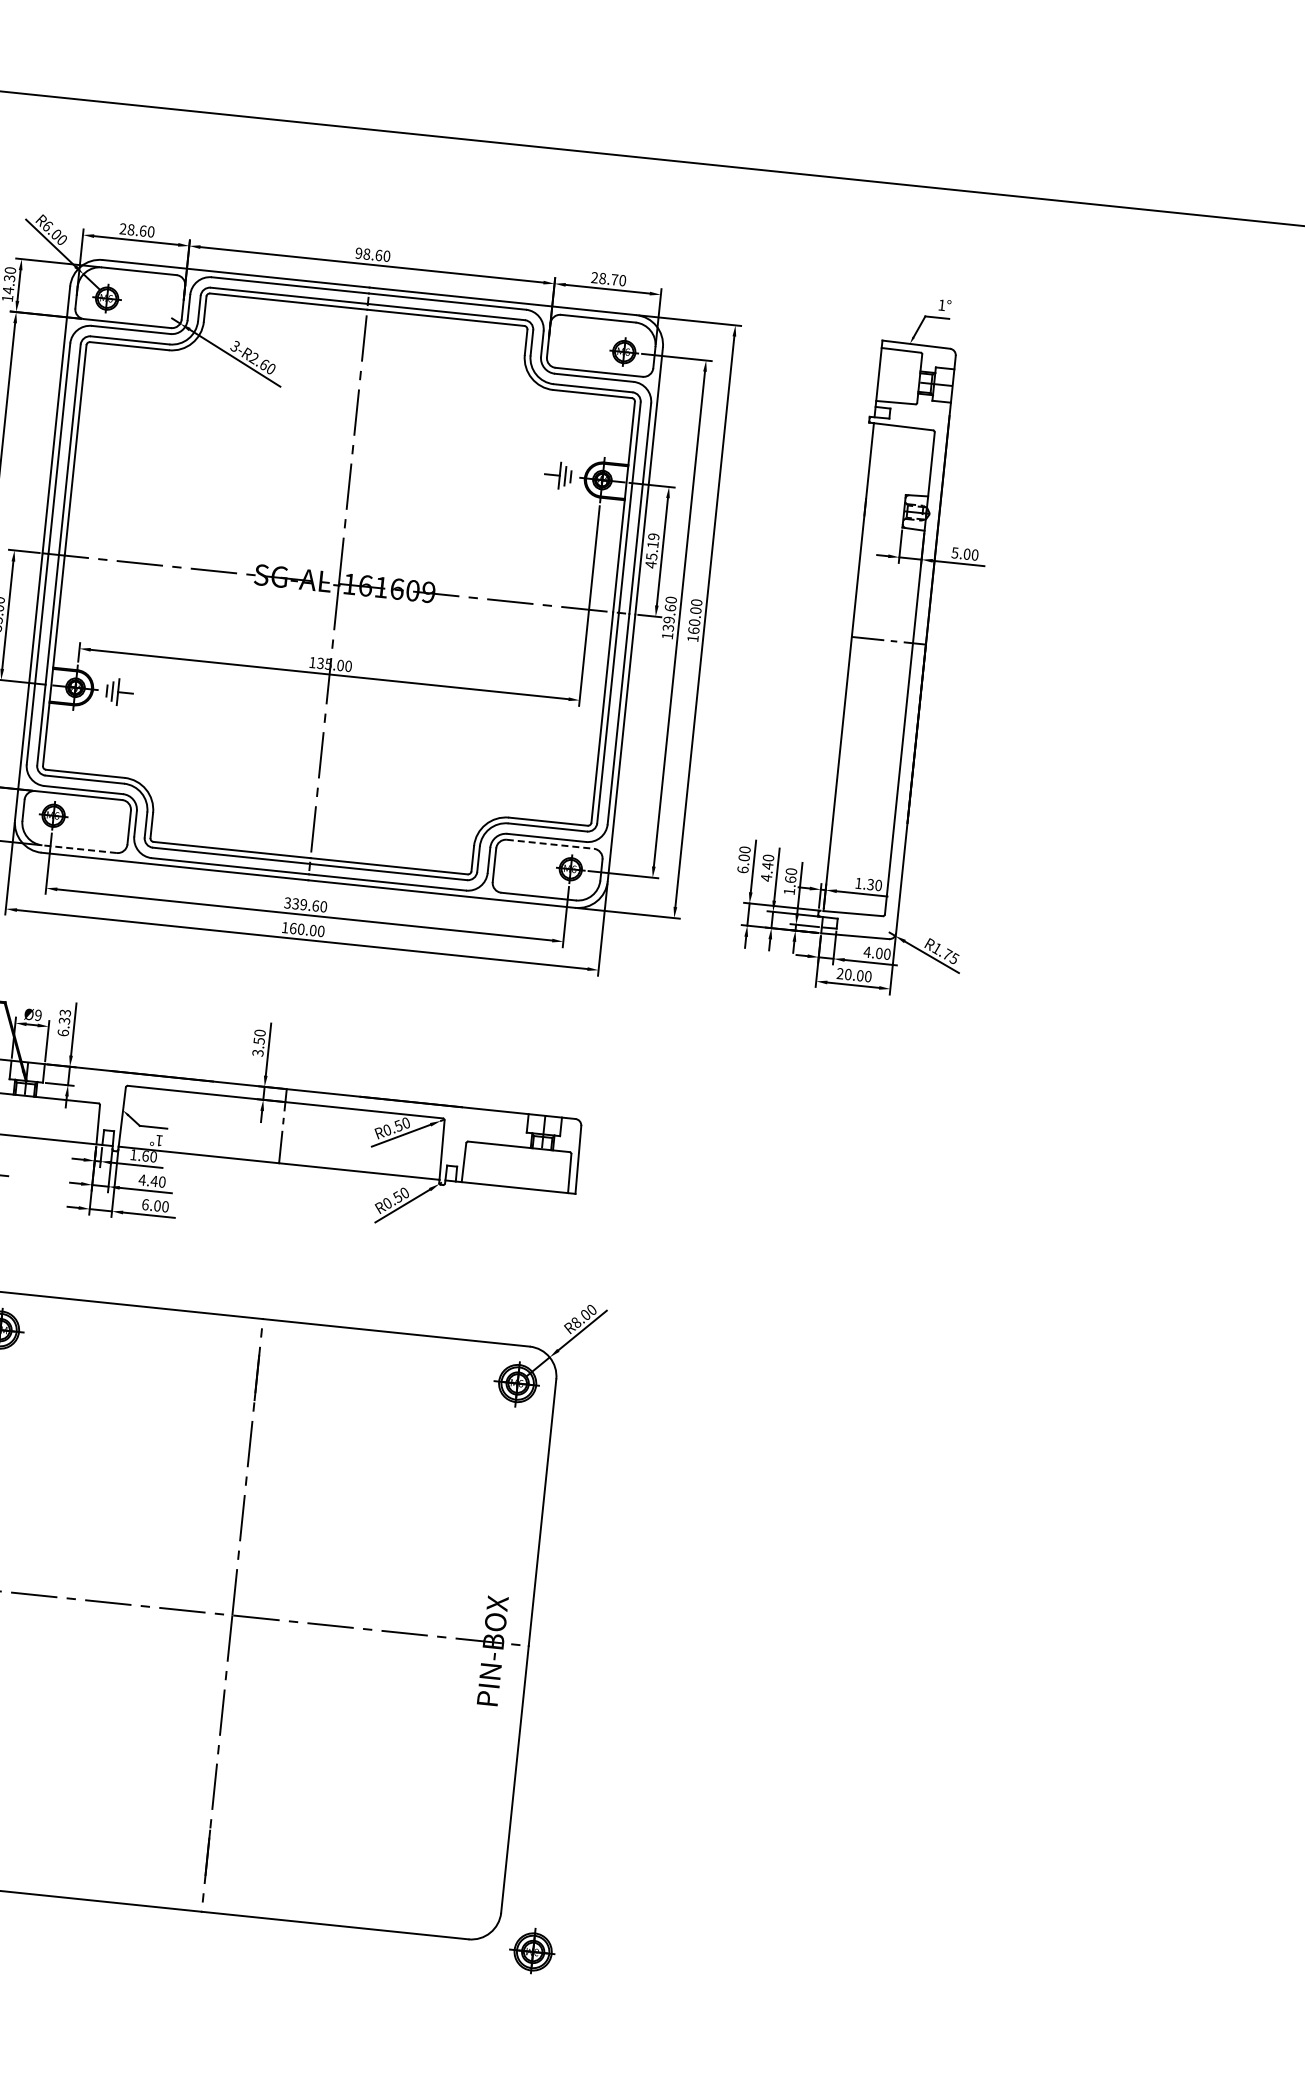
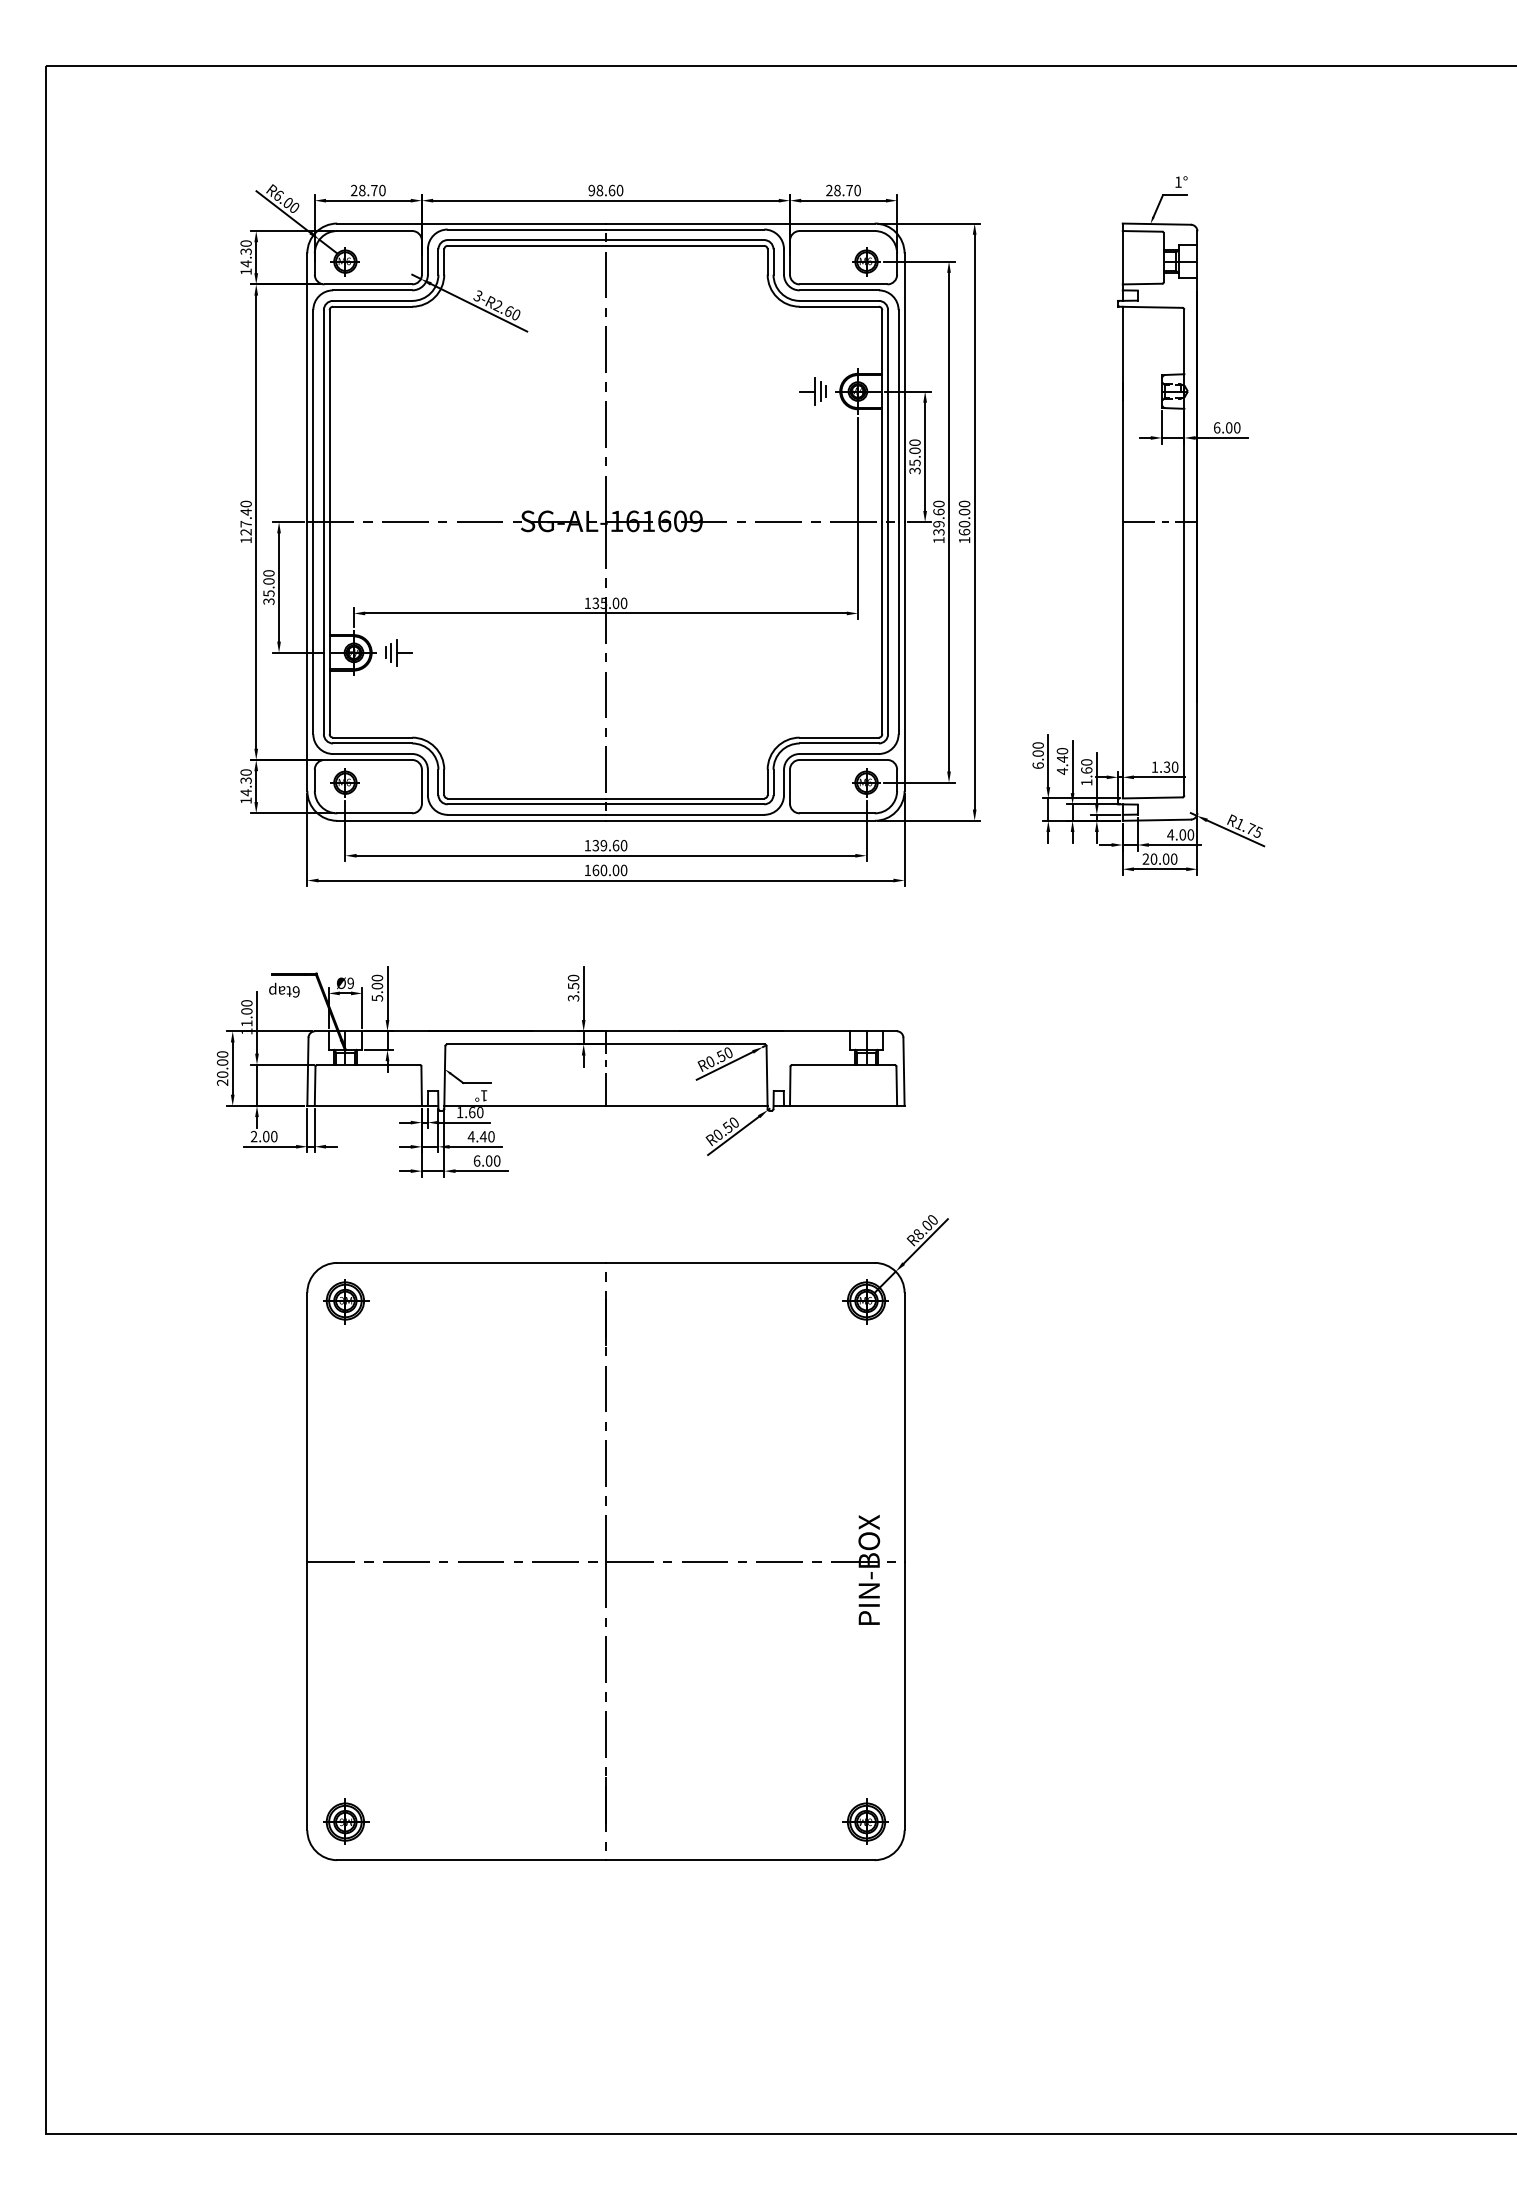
text: (143, 231) -> (374, 190), 28.60 -> 28.70
text: (651, 550) -> (914, 456), 45.19 -> 35.00
text: (954, 552) -> (1216, 427), 5.00 -> 6.00
line: (550, 843) -> (843, 759), dashed -> solid
line: (79, 849) -> (374, 813), dashed -> solid
text: (287, 902) -> (587, 845), 339.60 -> 139.60
text: (64, 1022) -> (377, 987), 6.33 -> 5.00
part: (532, 1951) -> (865, 1821), moved

